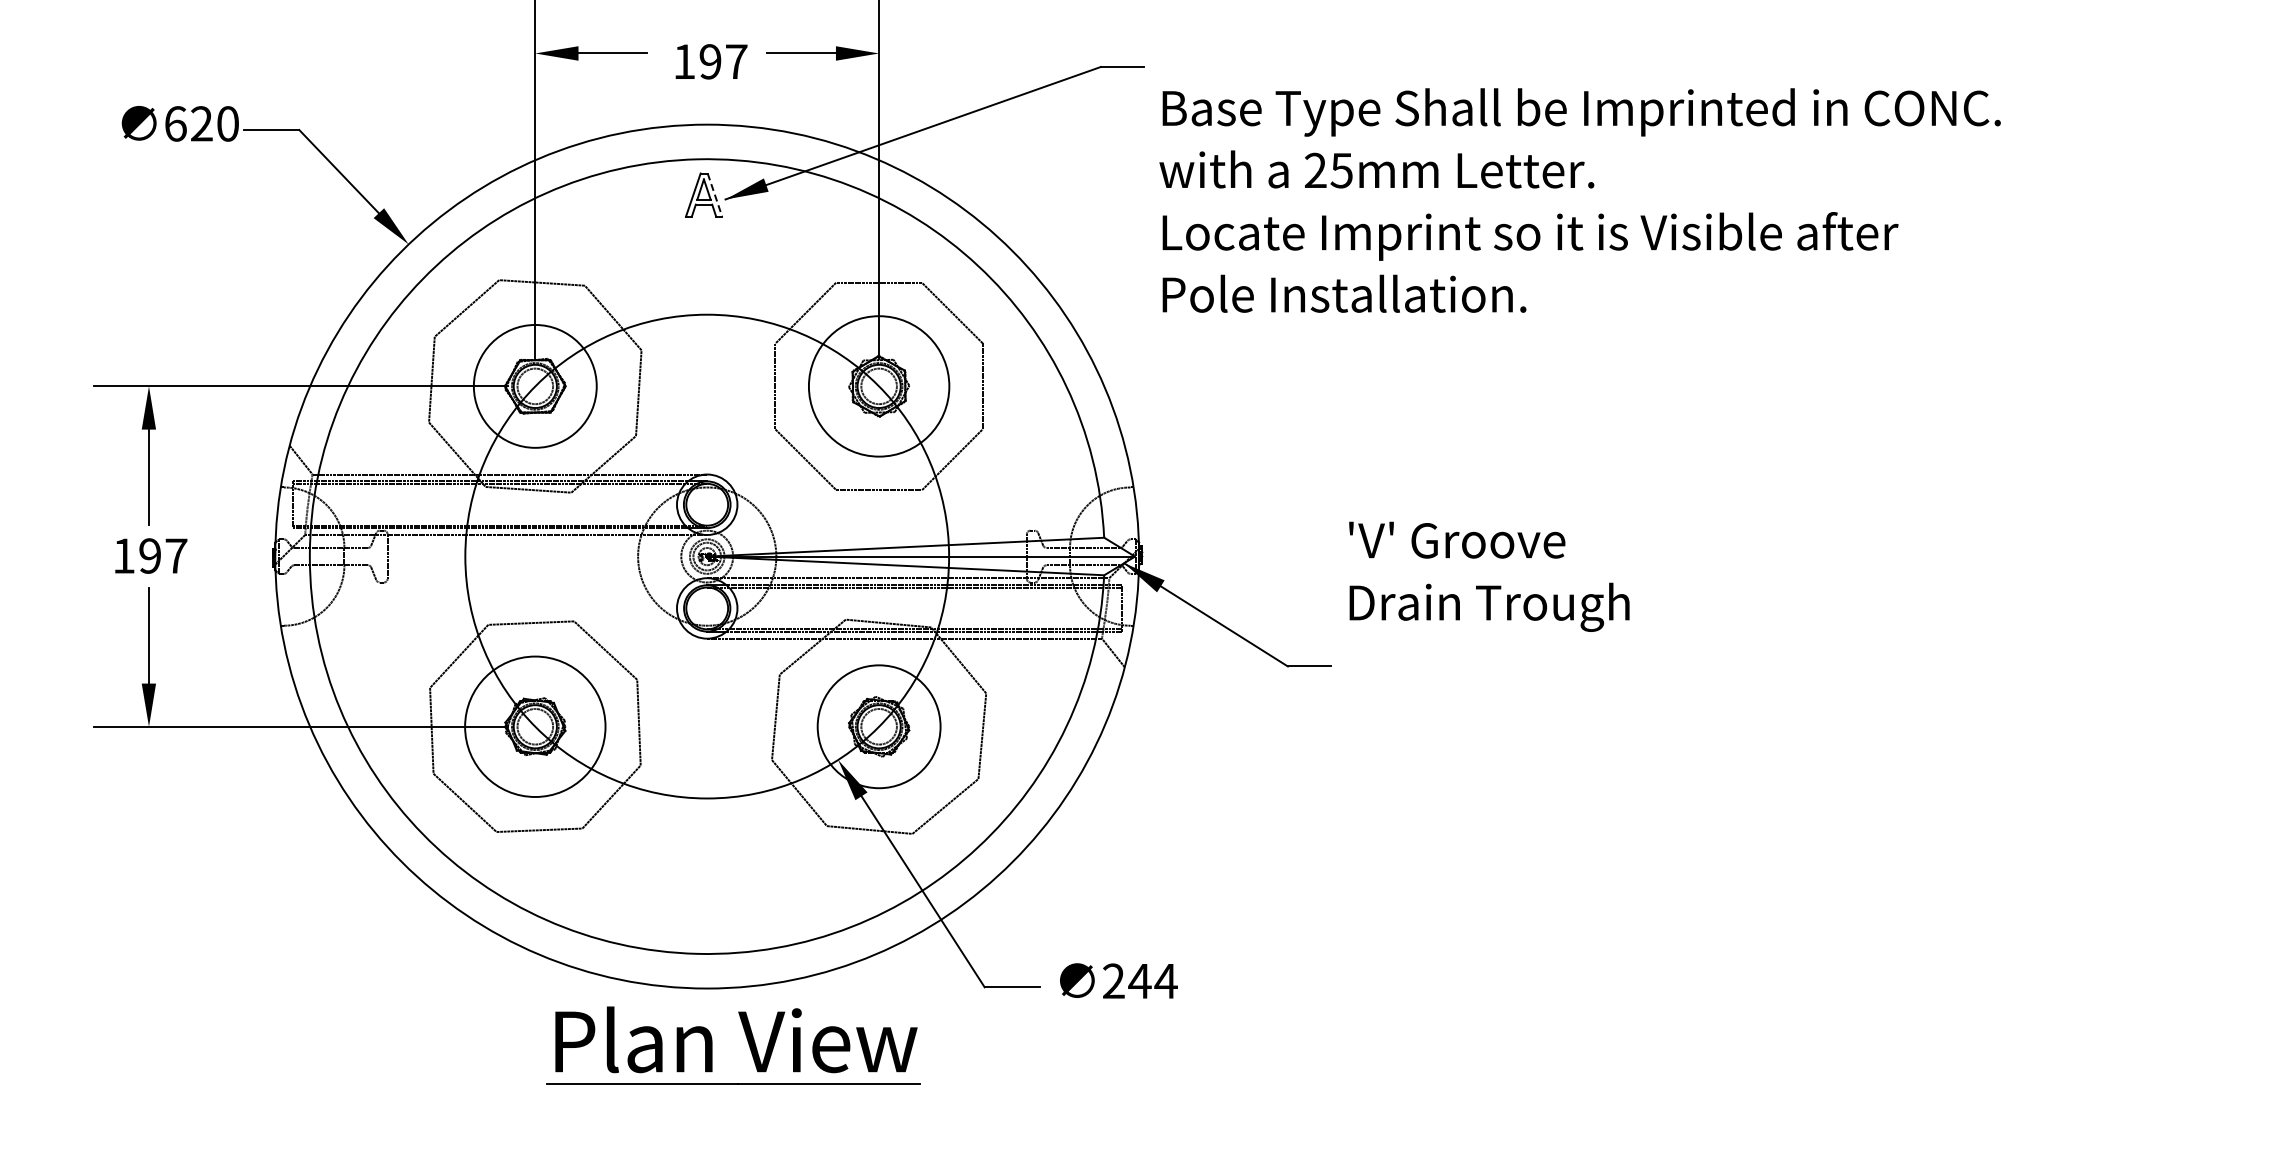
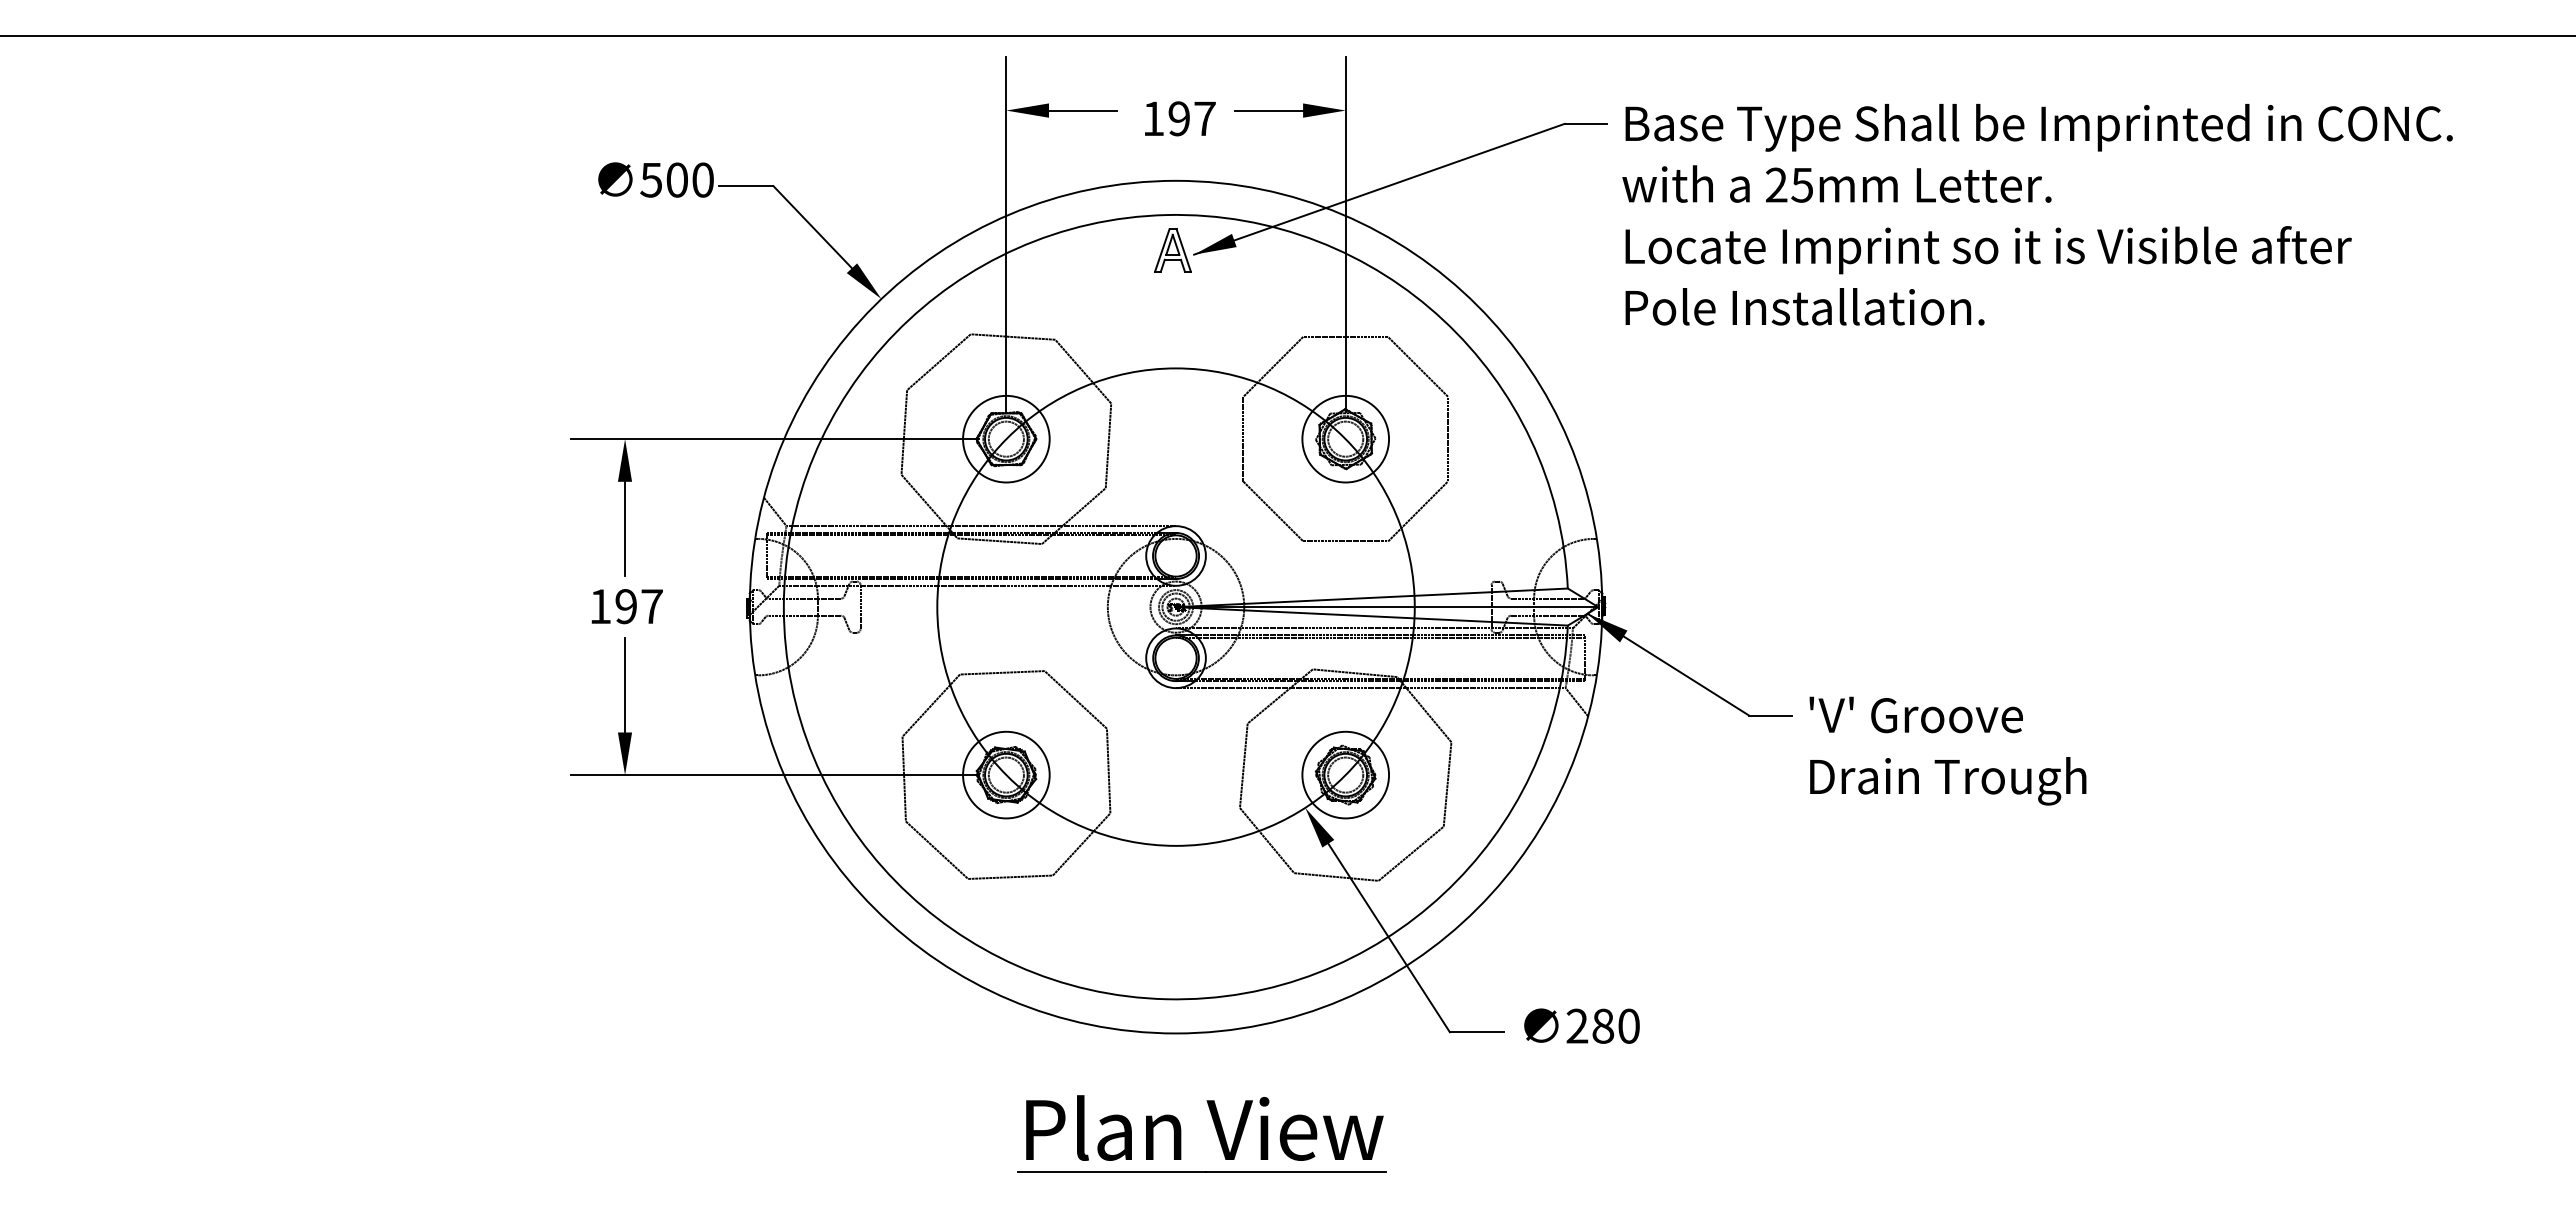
text: (187, 123) -> (663, 179), 620 -> 500
line: (714, 195) -> (1183, 250), dashed -> solid
text: (1580, 200) -> (2037, 214), moved
circle: (535, 385) -> (1006, 438), size x0.71
circle: (878, 385) -> (1345, 438), size x0.62
text: (1488, 576) -> (1947, 750), moved
circle: (535, 726) -> (1006, 774), size x0.62
circle: (878, 726) -> (1345, 774), size x0.71
text: (1152, 980) -> (1615, 1025), 244 -> 280
part: (747, 1041) -> (1215, 1129), moved

